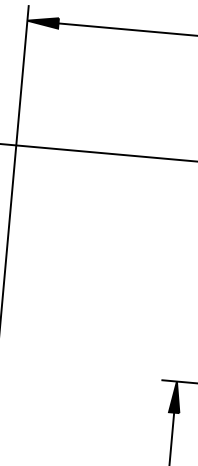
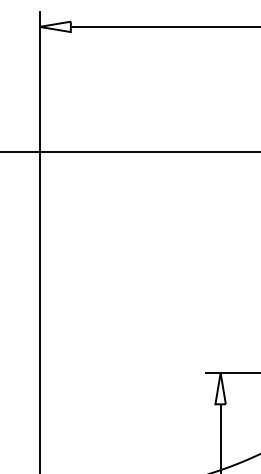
fill: (42, 21) -> (54, 26), removed
fill: (175, 396) -> (220, 388), removed

